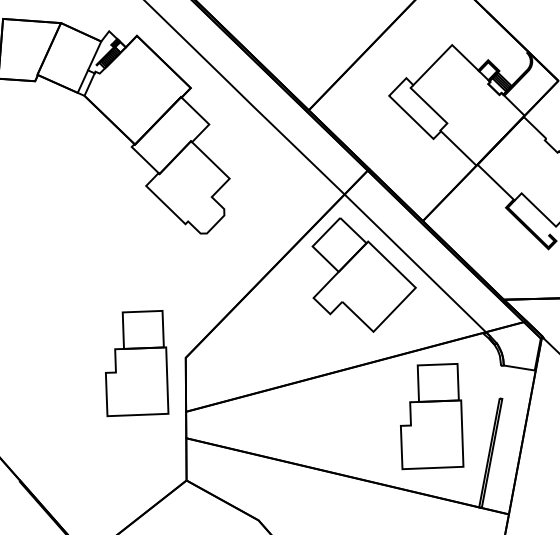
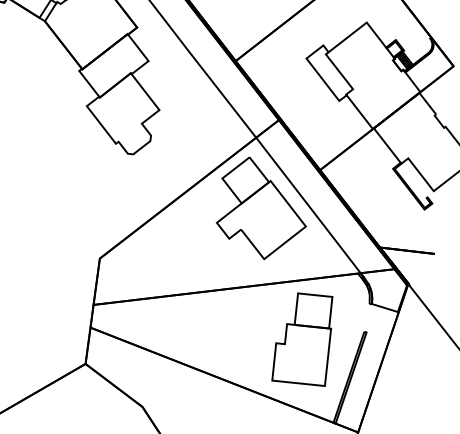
part: (137, 363) -> (57, 257), removed

